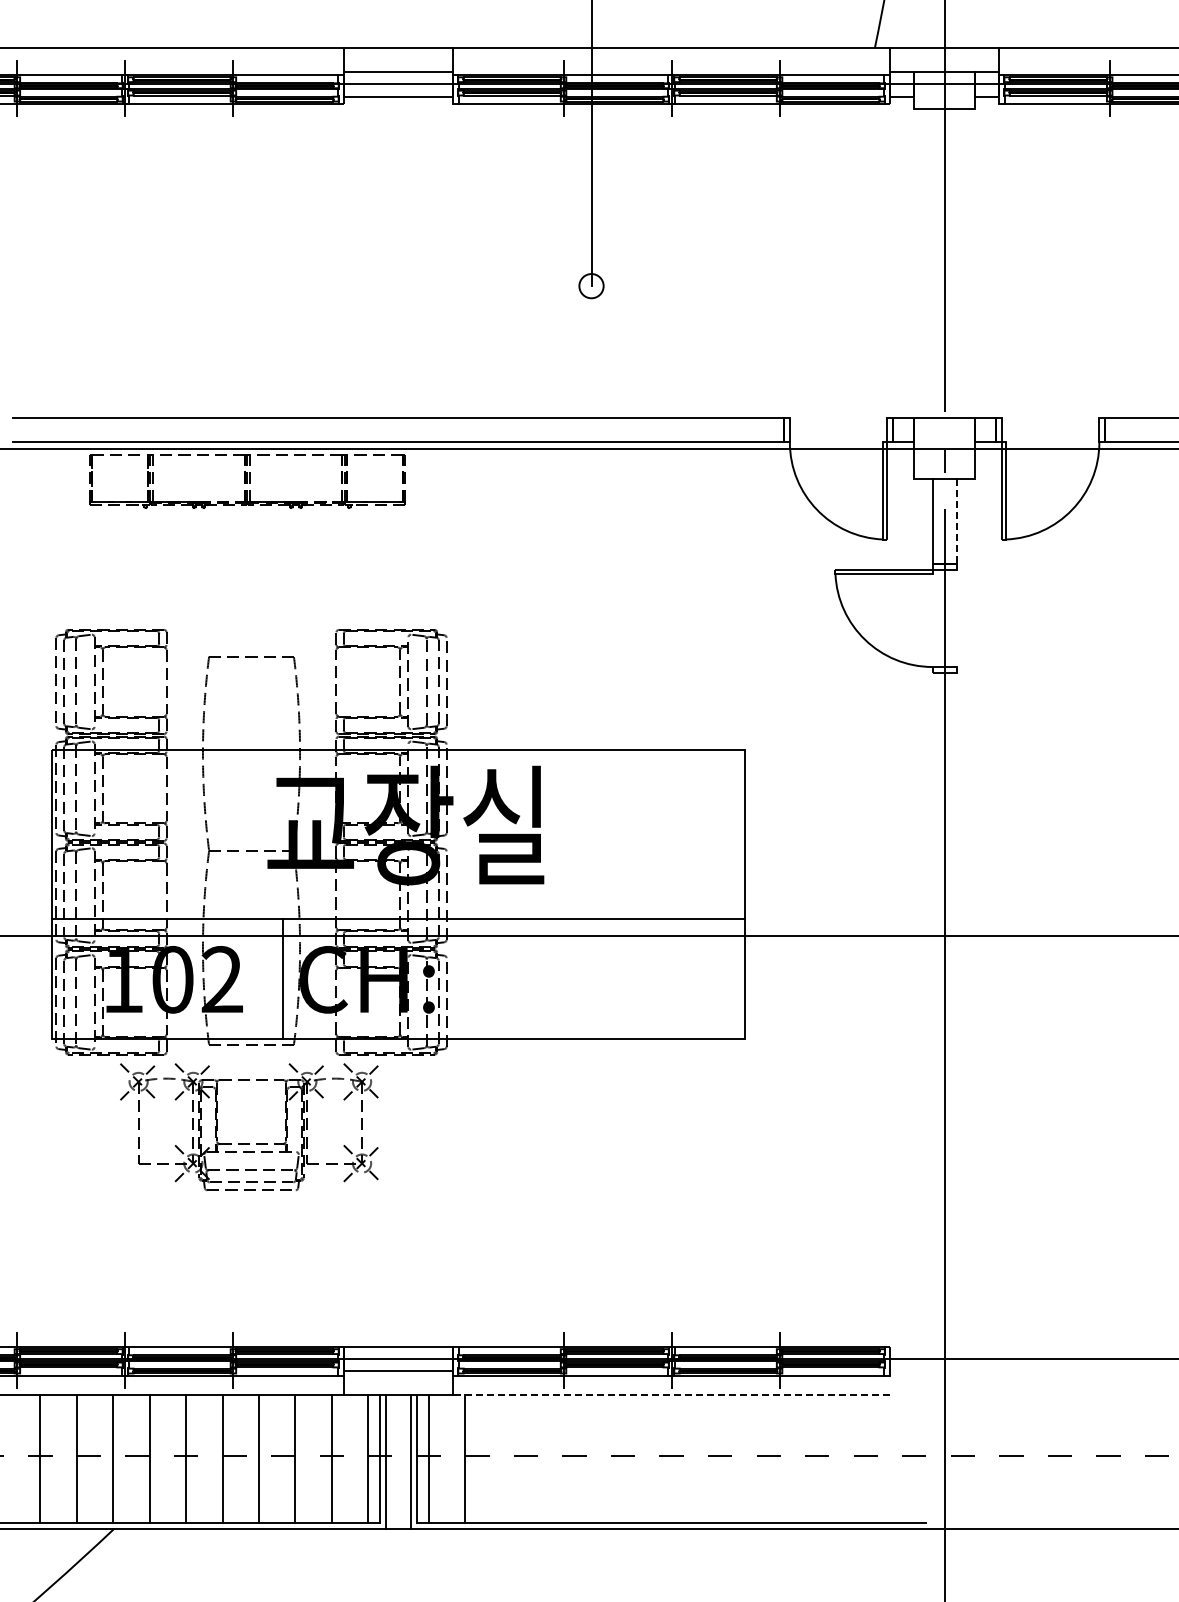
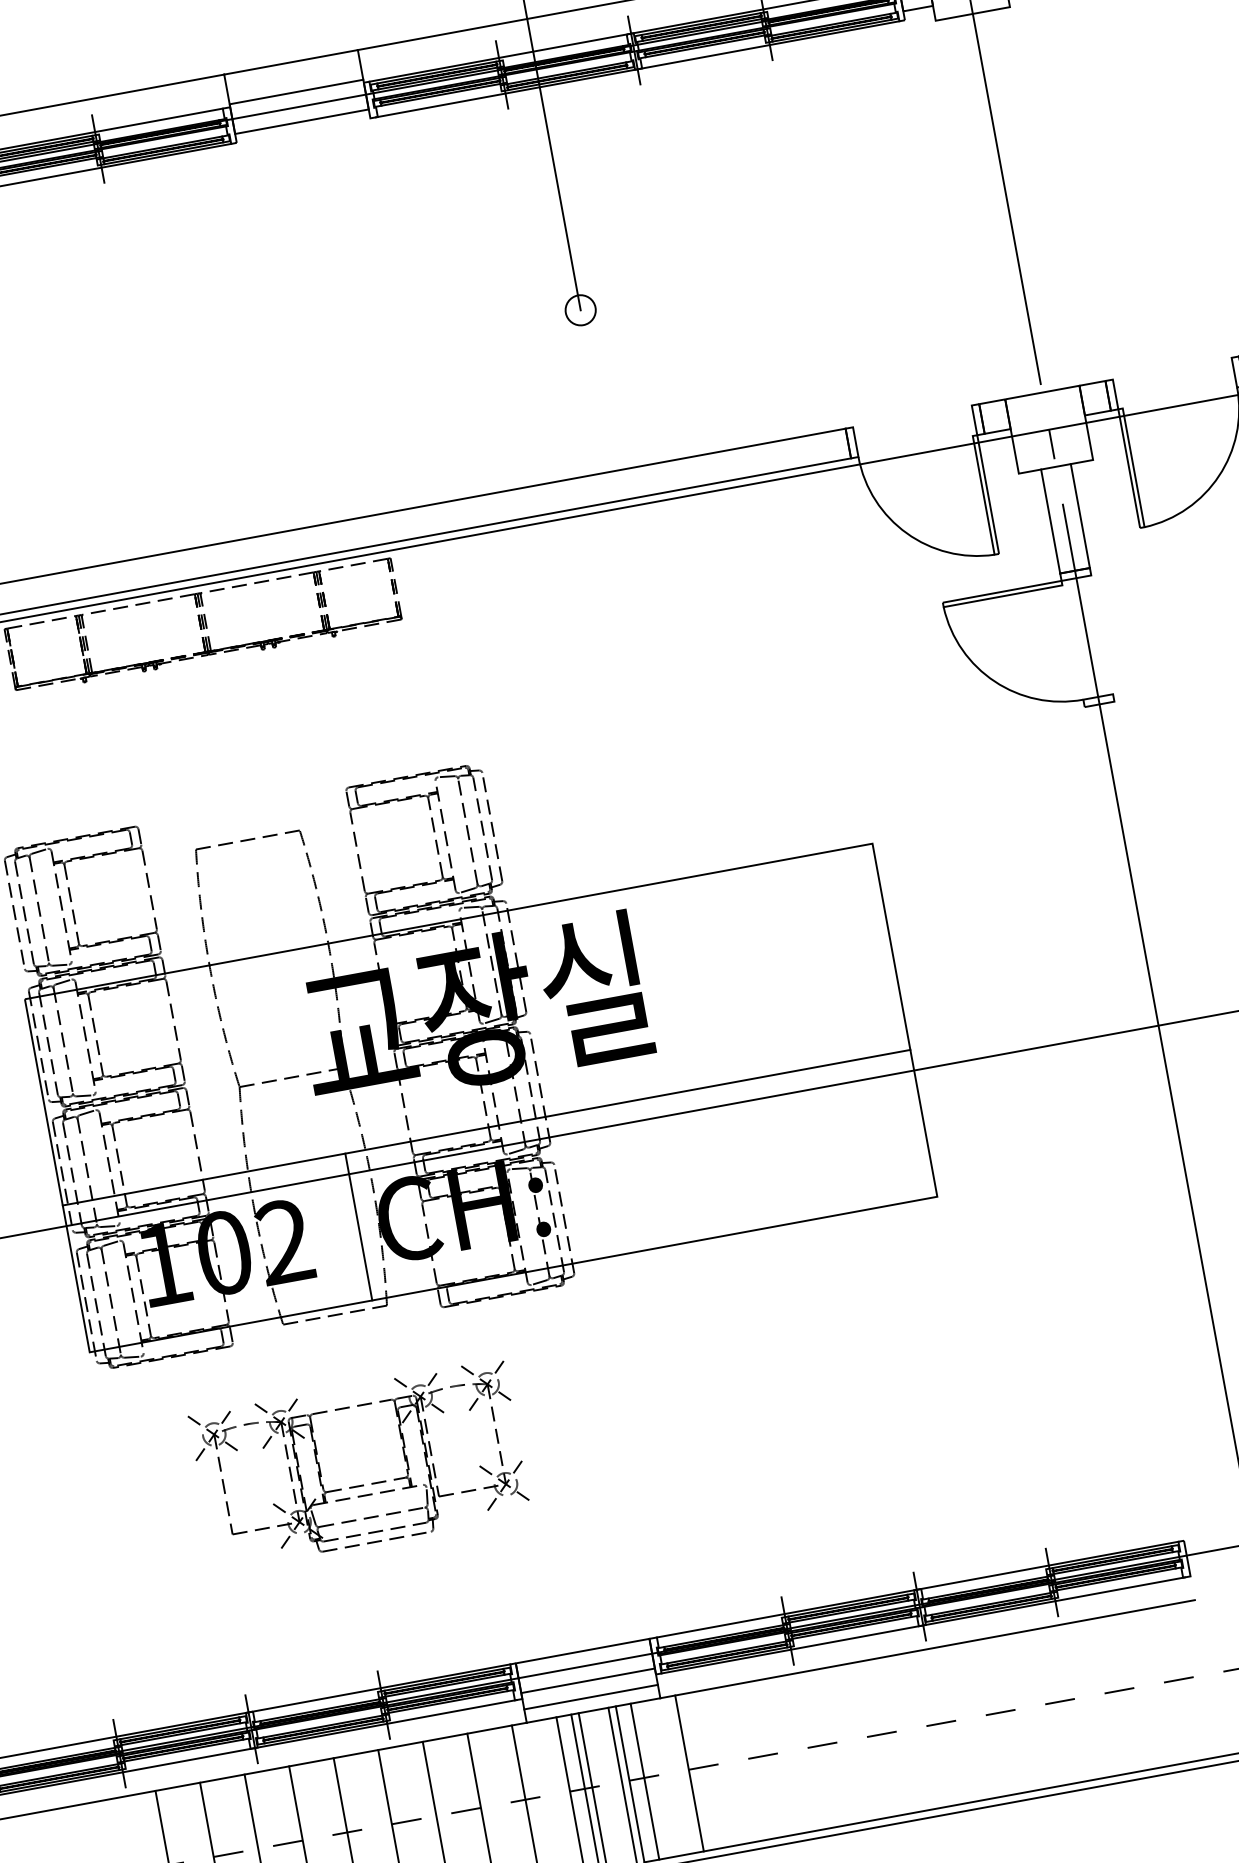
line: (956, 521) -> (1080, 516), dashed -> solid
part: (249, 1143) -> (363, 1484), moved
line: (398, 1384) -> (591, 1697), added
line: (671, 1395) -> (927, 1649), dashed -> solid

